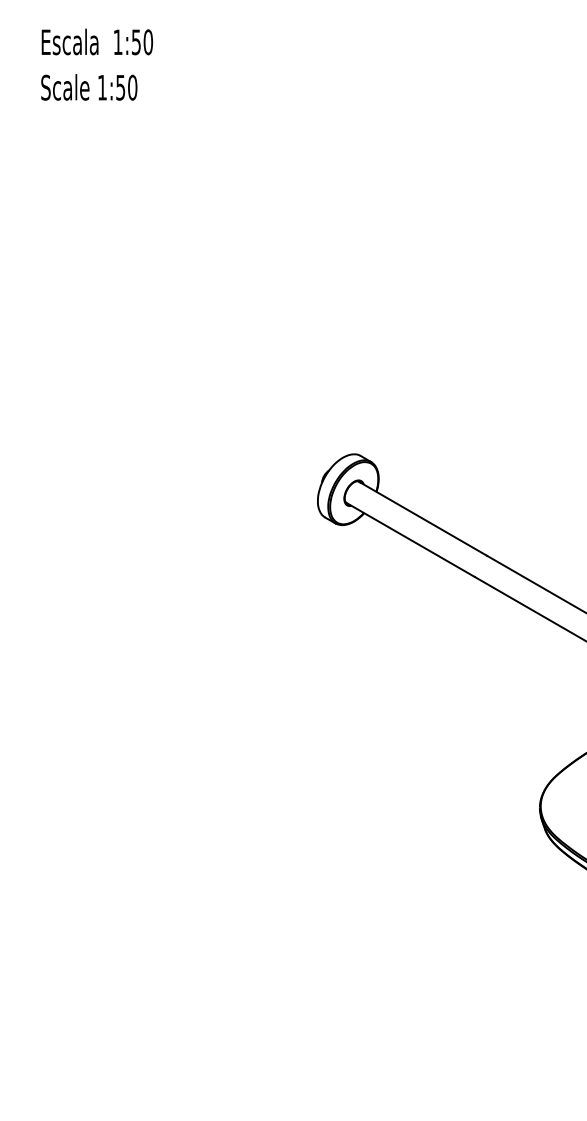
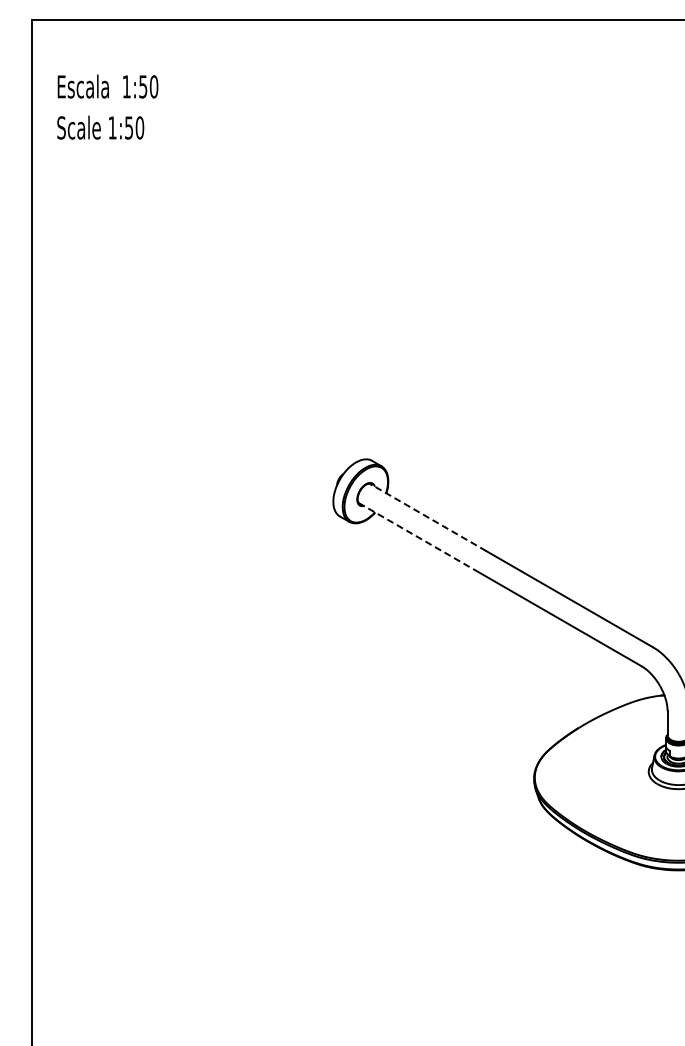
text: (96, 64) -> (107, 106), moved
line: (422, 518) -> (427, 517), solid -> dashed
line: (410, 539) -> (417, 536), solid -> dashed

